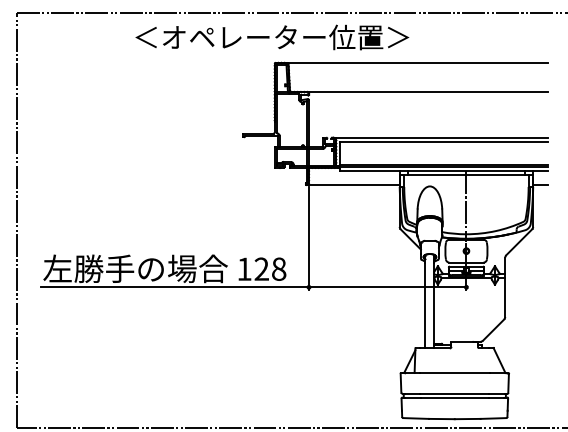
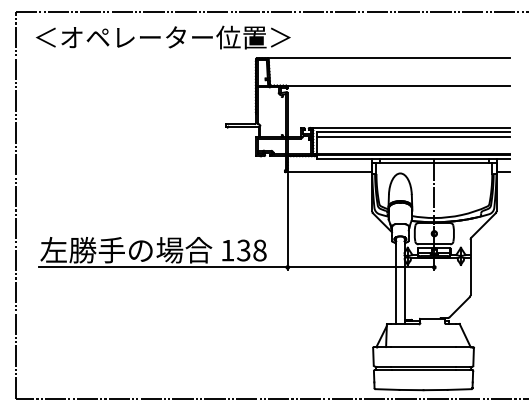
text: (272, 37) -> (163, 37), moved
line: (443, 147) -> (413, 137), added
text: (261, 269) -> (243, 250), 128 -> 138

